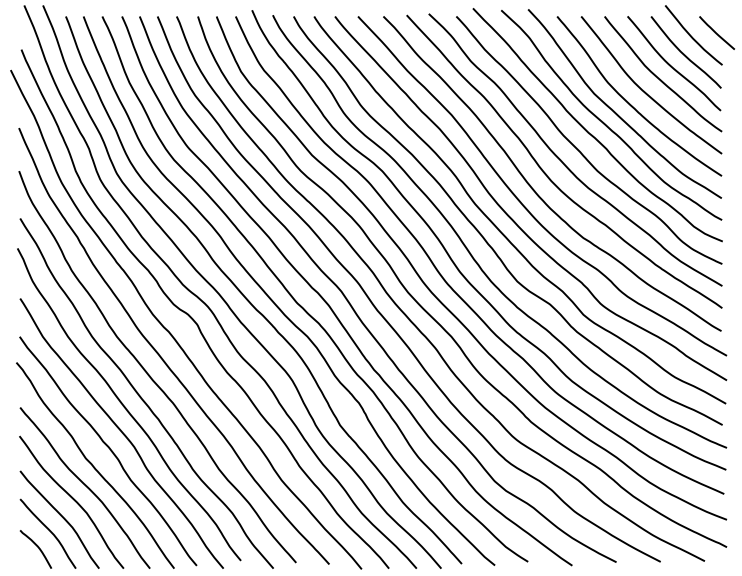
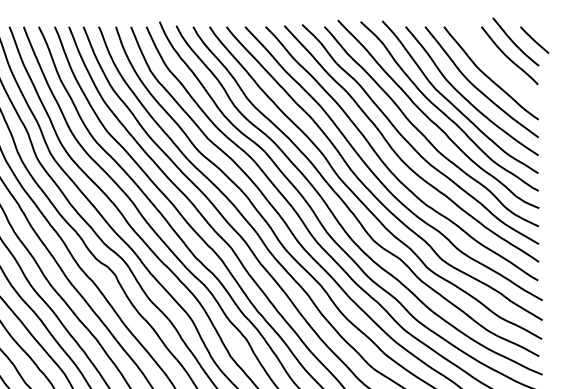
curve: (671, 65) -> (497, 66), removed

